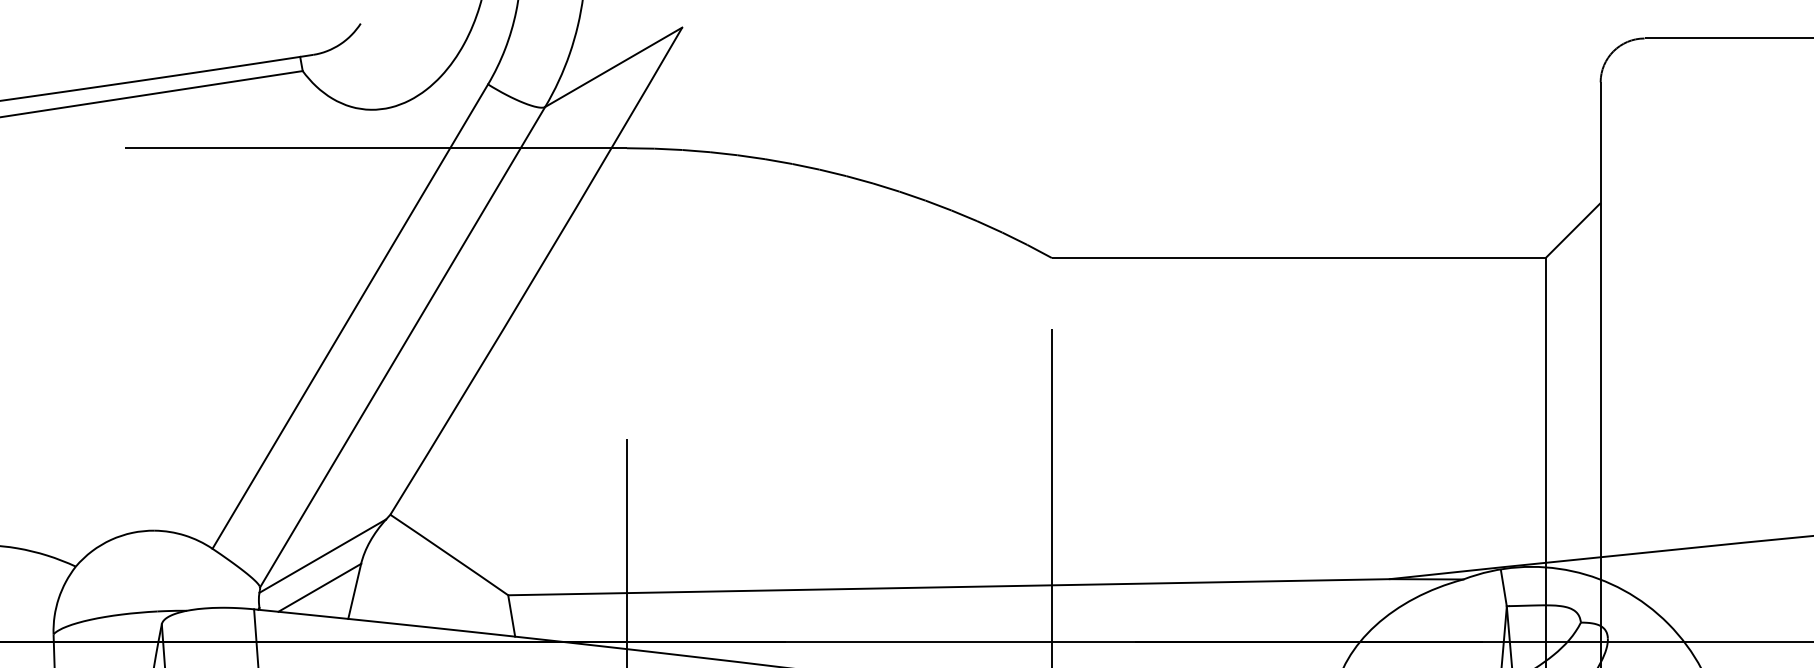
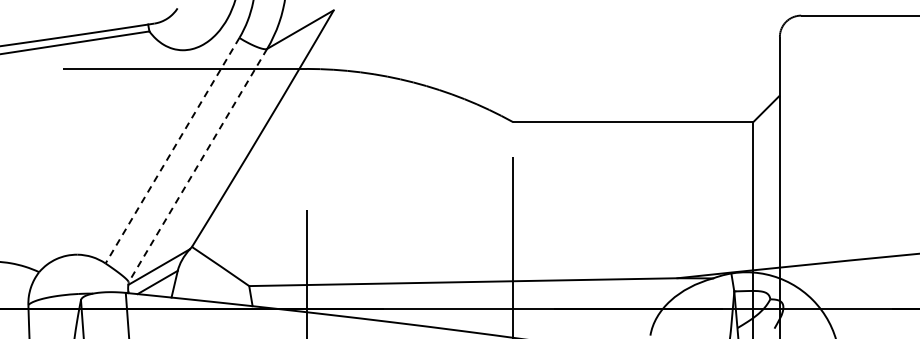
line: (350, 318) -> (172, 151), solid -> dashed
line: (401, 347) -> (197, 165), solid -> dashed

